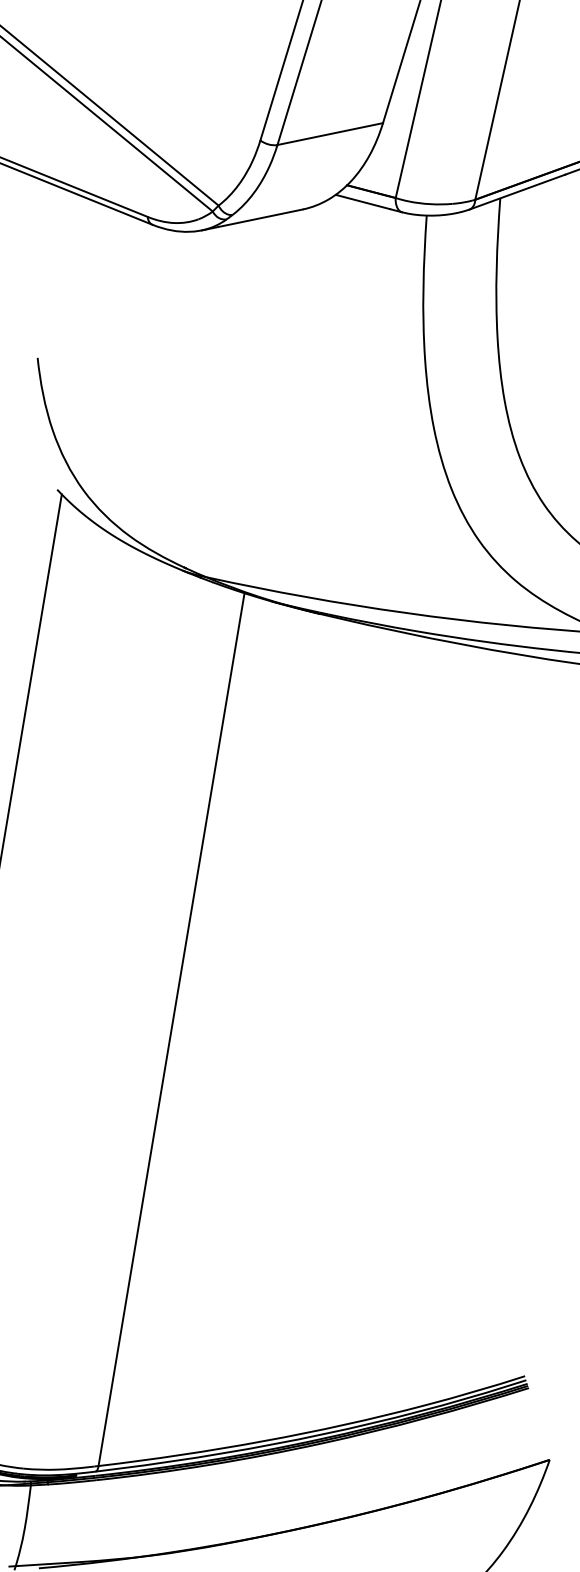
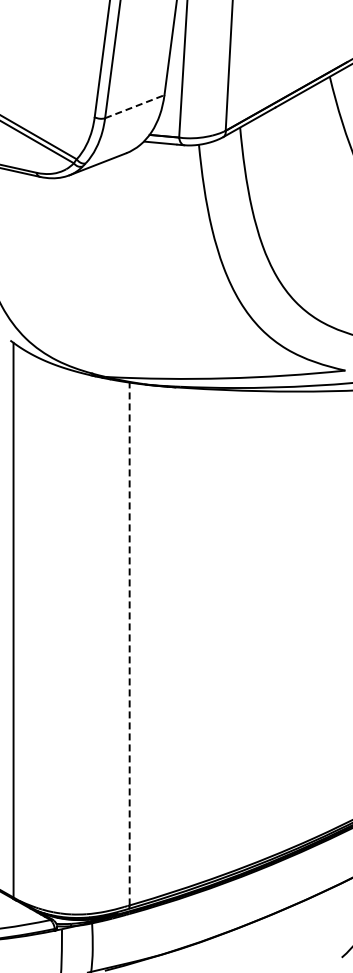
line: (329, 133) -> (134, 106), solid -> dashed
line: (171, 1028) -> (129, 643), solid -> dashed

